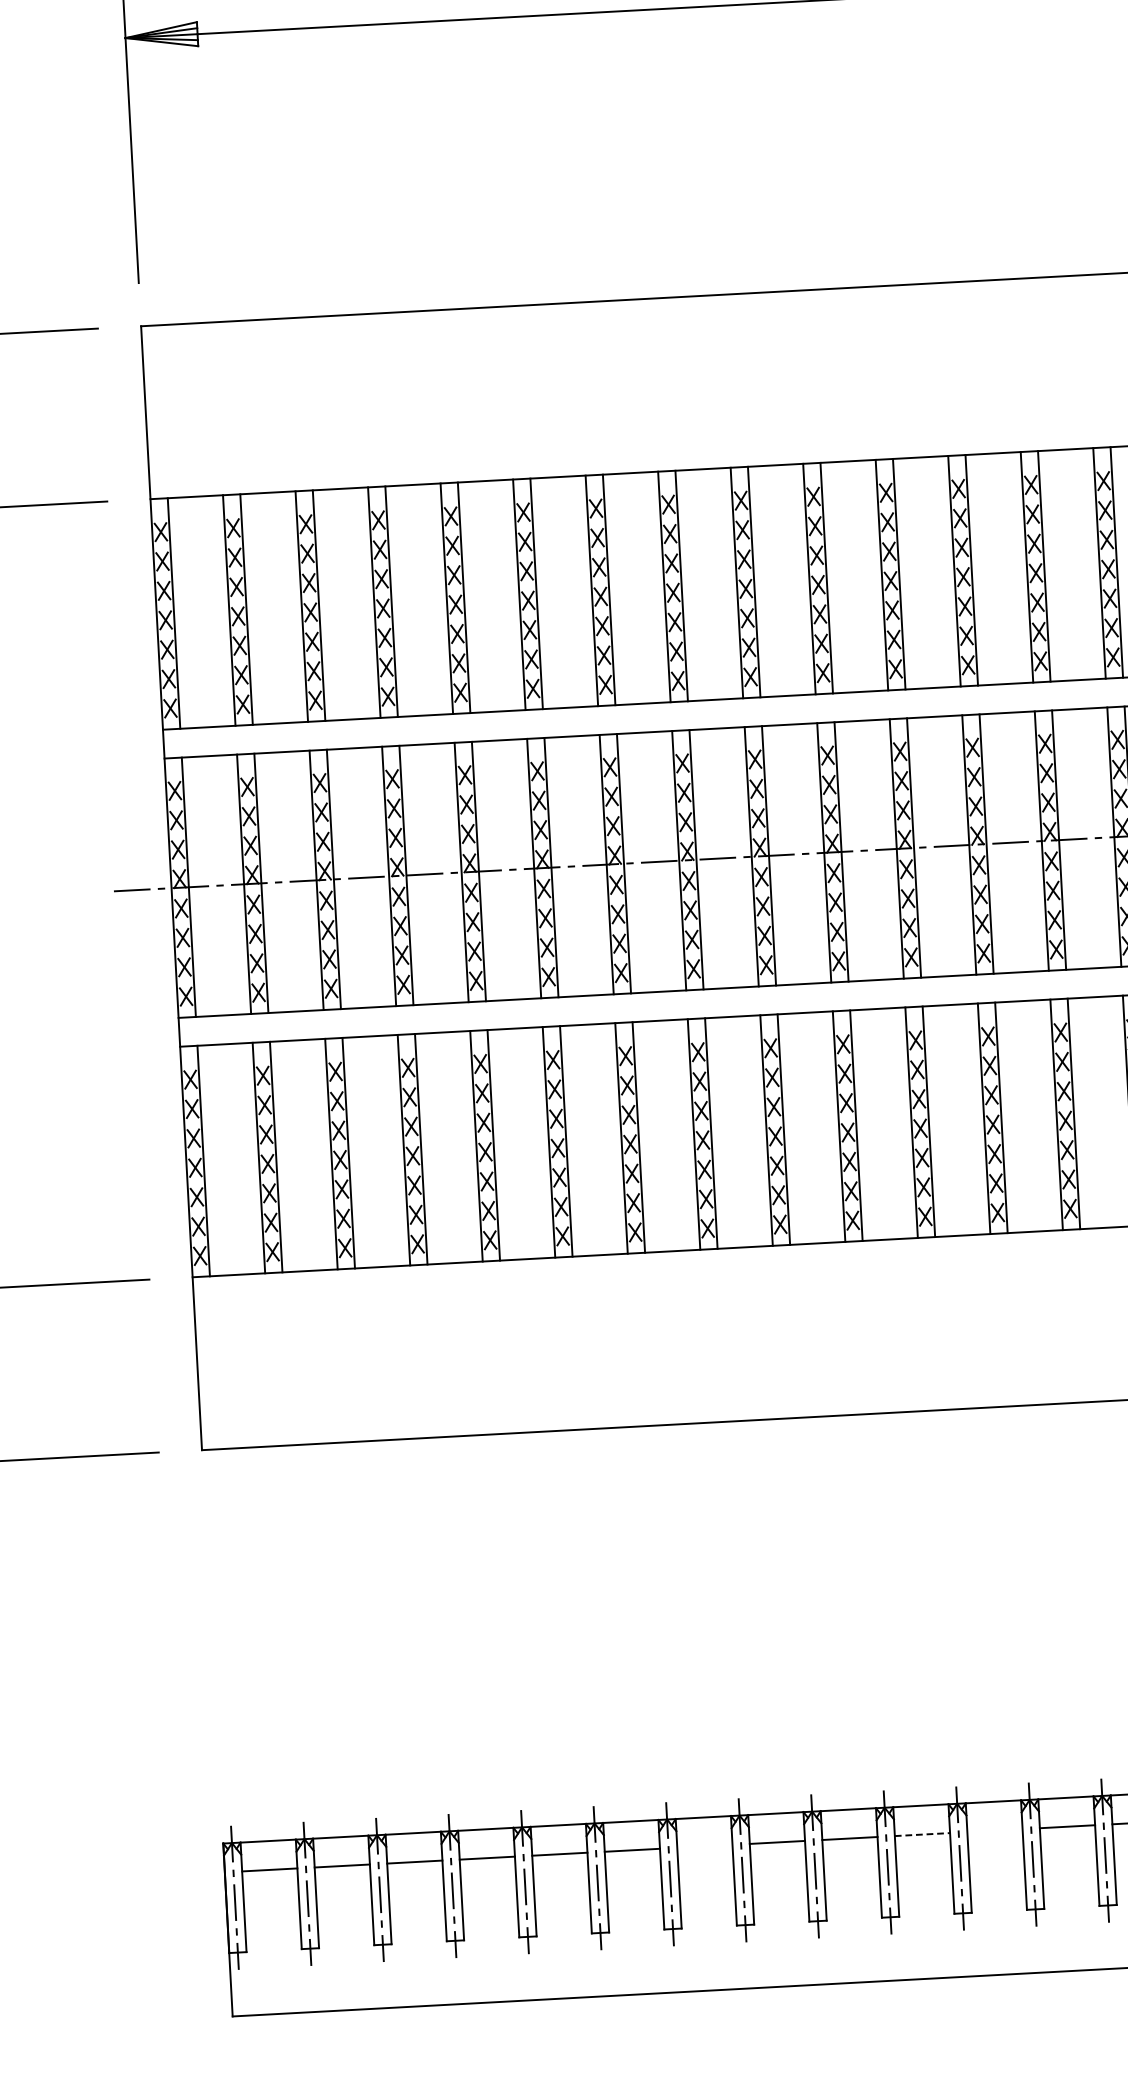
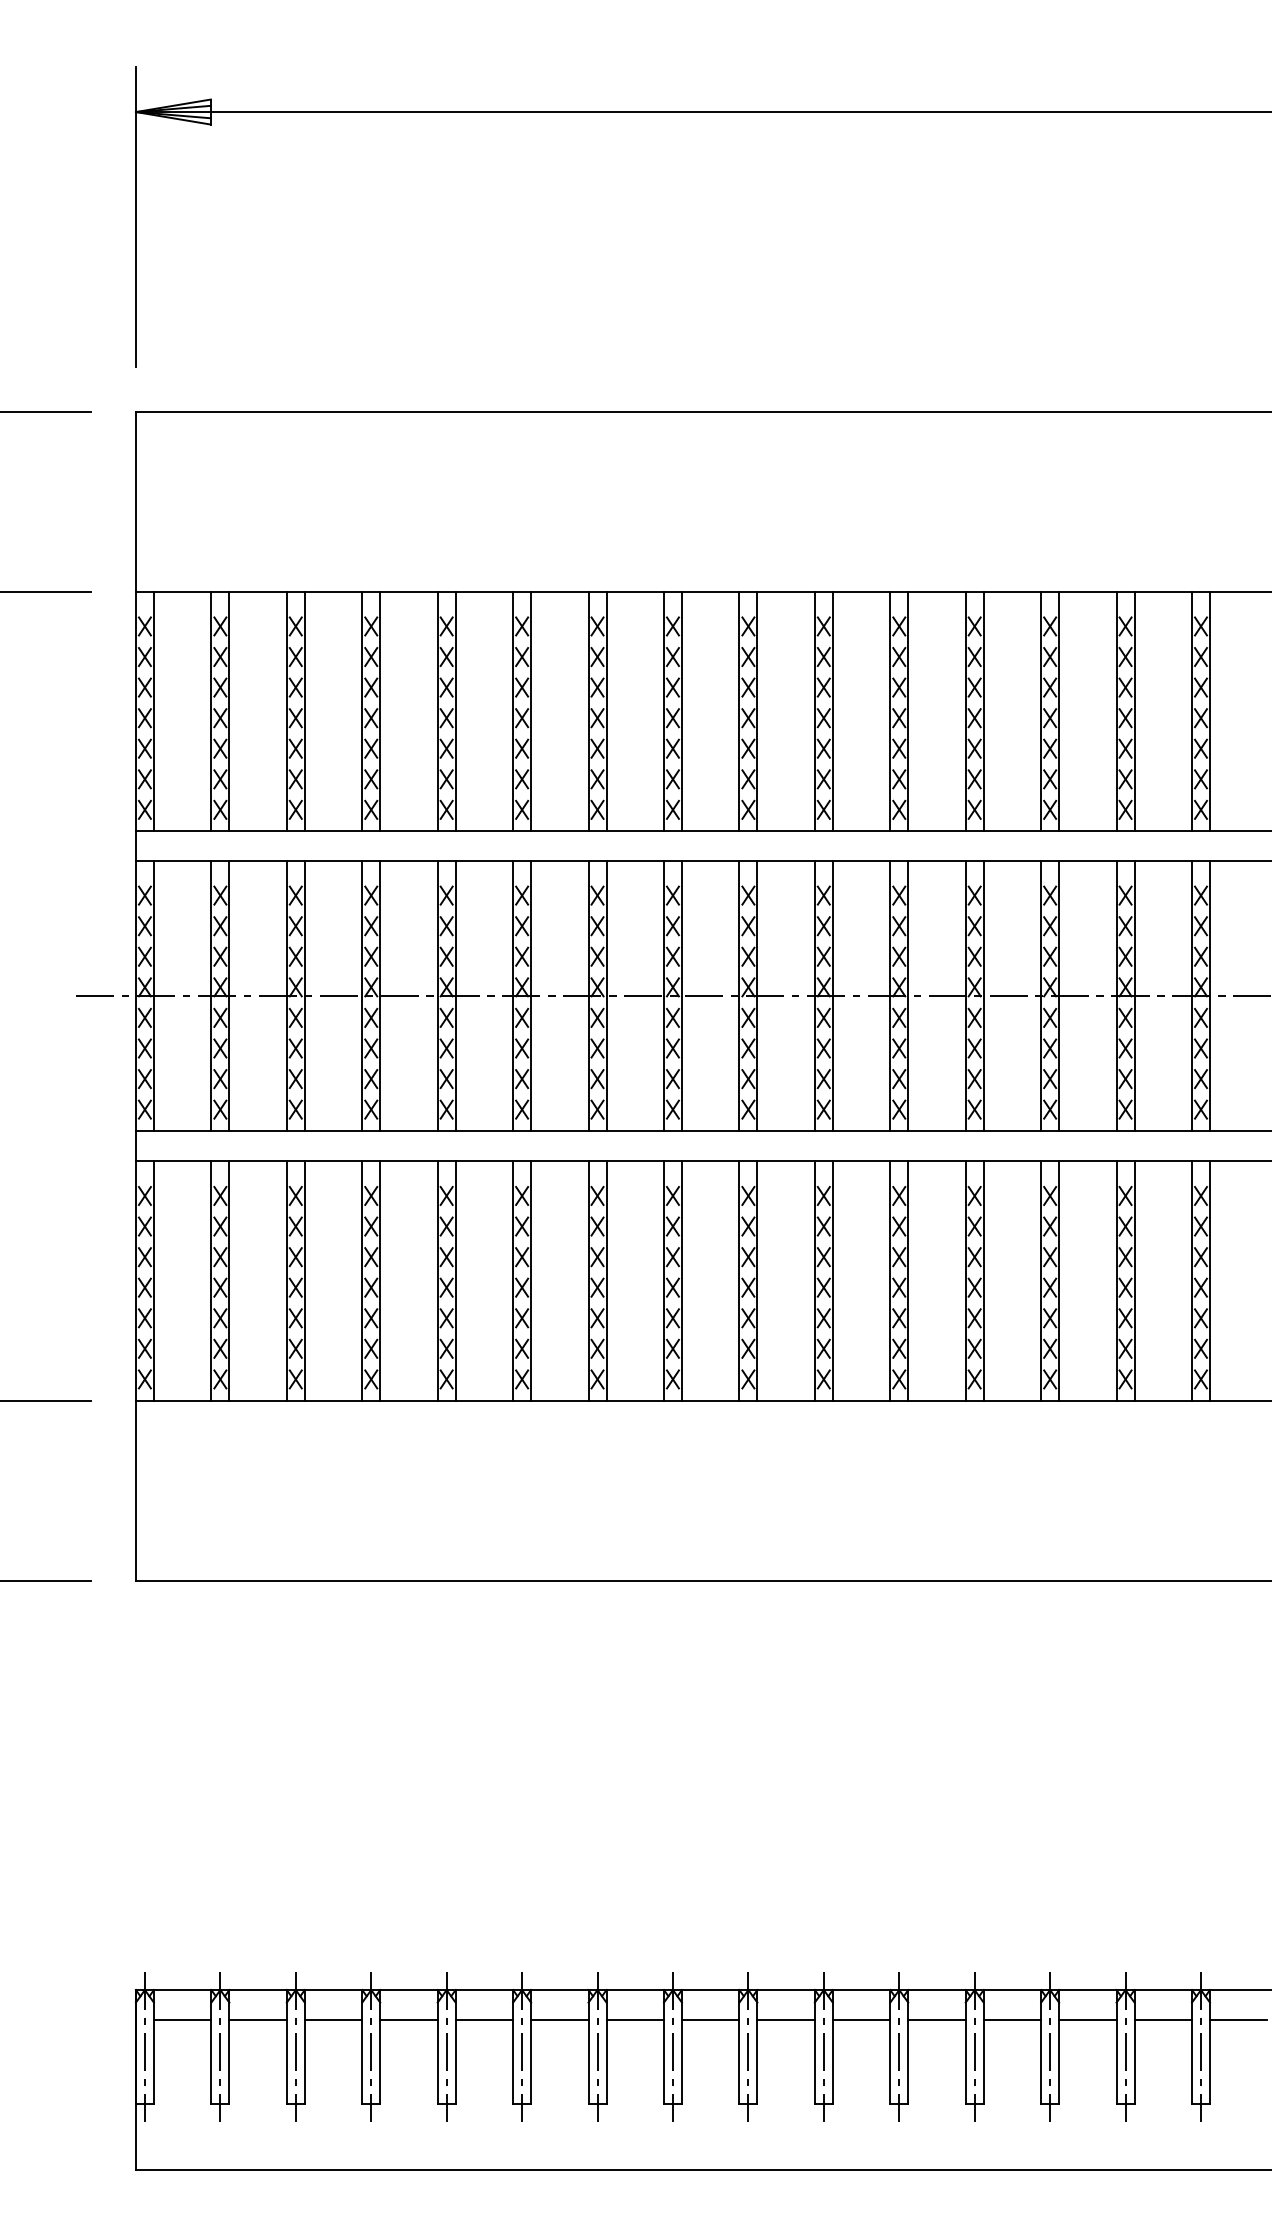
line: (994, 1831) -> (936, 2020), added
line: (922, 1835) -> (861, 2020), dashed -> solid
line: (704, 1846) -> (634, 2020), added

